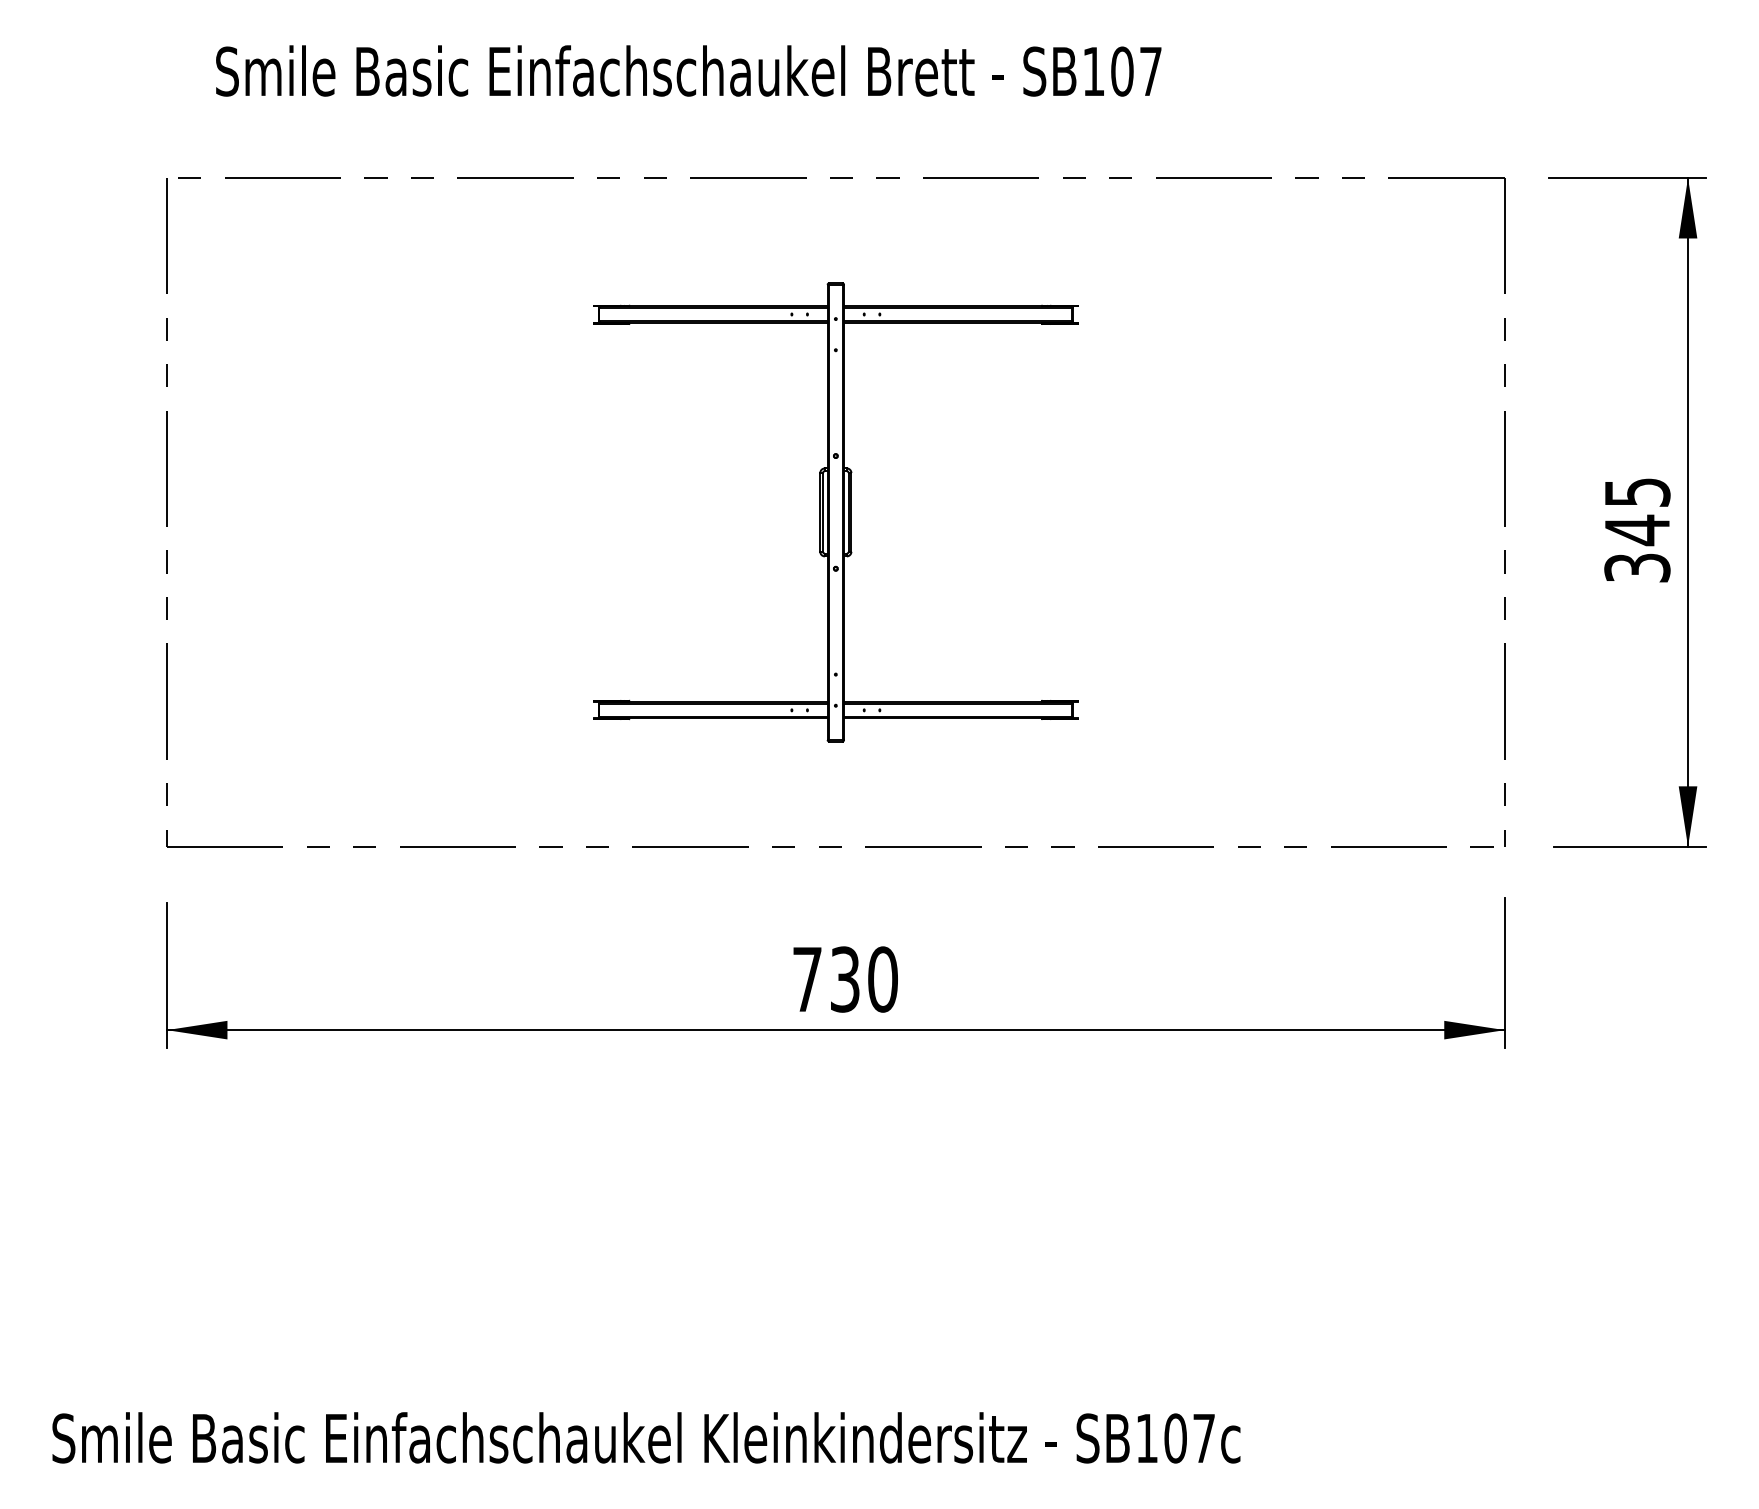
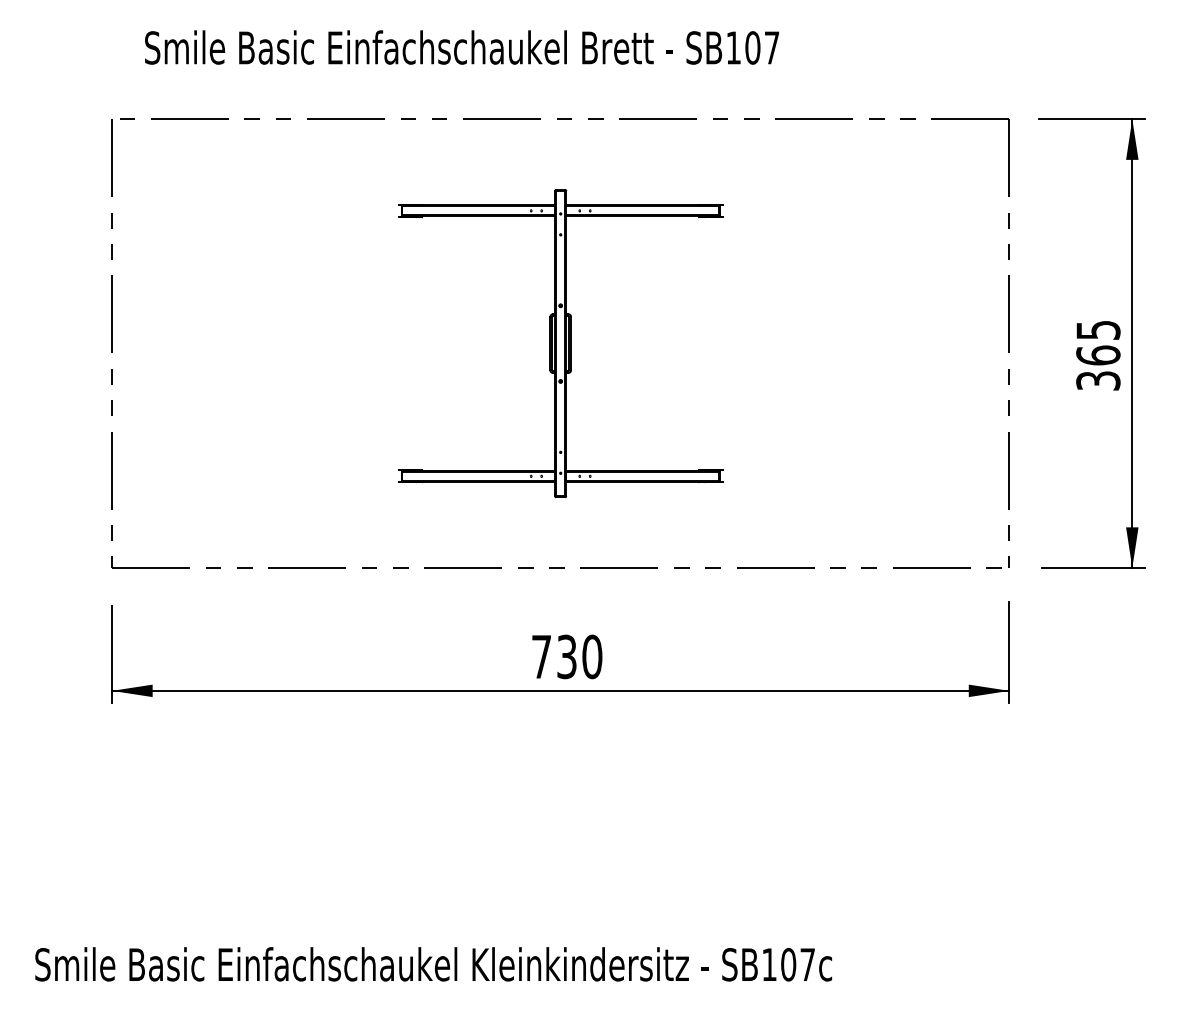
text: (1637, 530) -> (1098, 355), 345 -> 365

